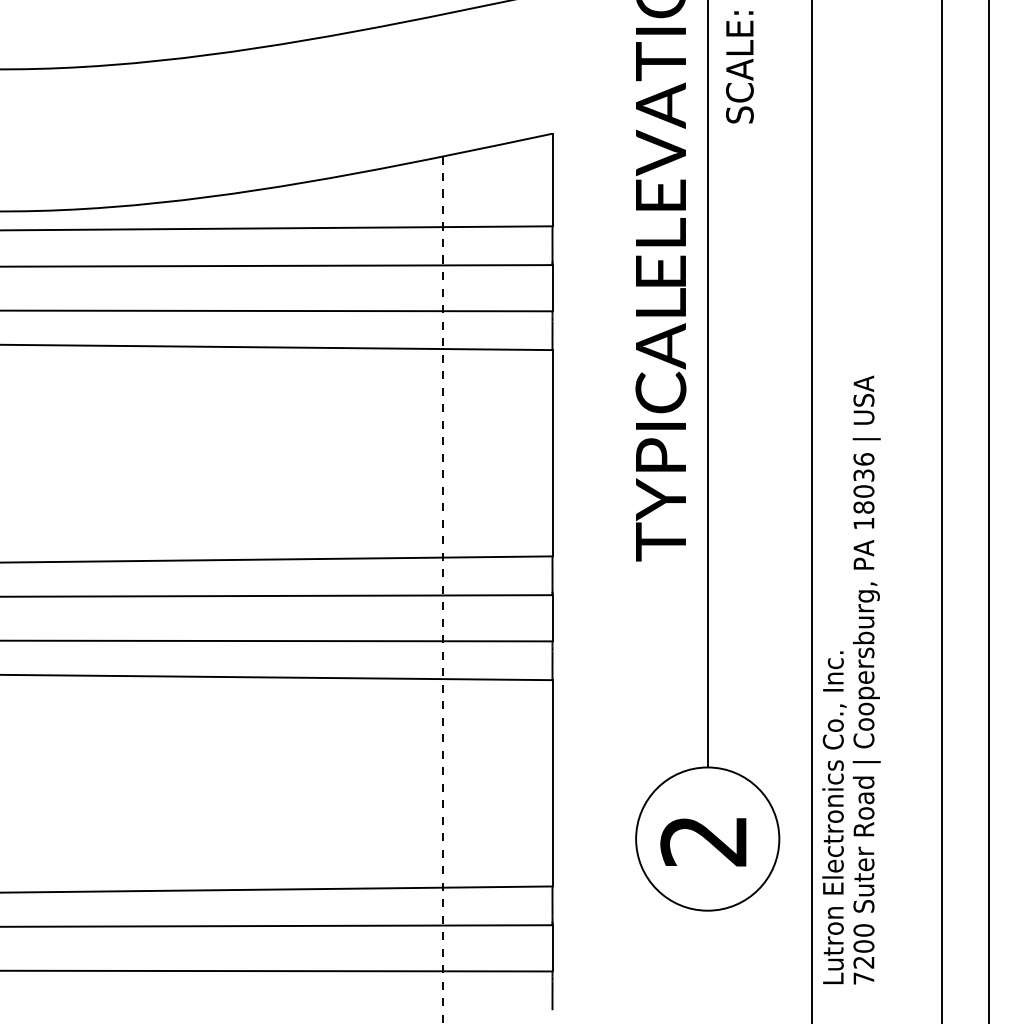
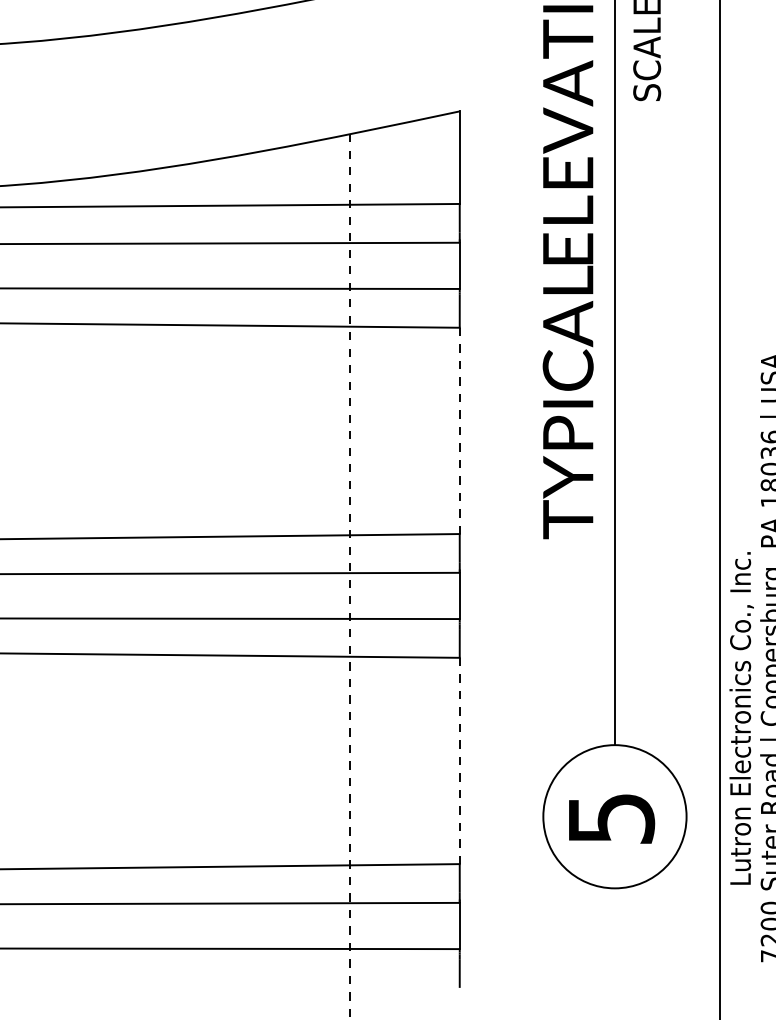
line: (552, 453) -> (459, 431), solid -> dashed
line: (552, 783) -> (459, 761), solid -> dashed
text: (834, 817) -> (741, 718), moved
text: (703, 841) -> (610, 819), 2 -> 5

